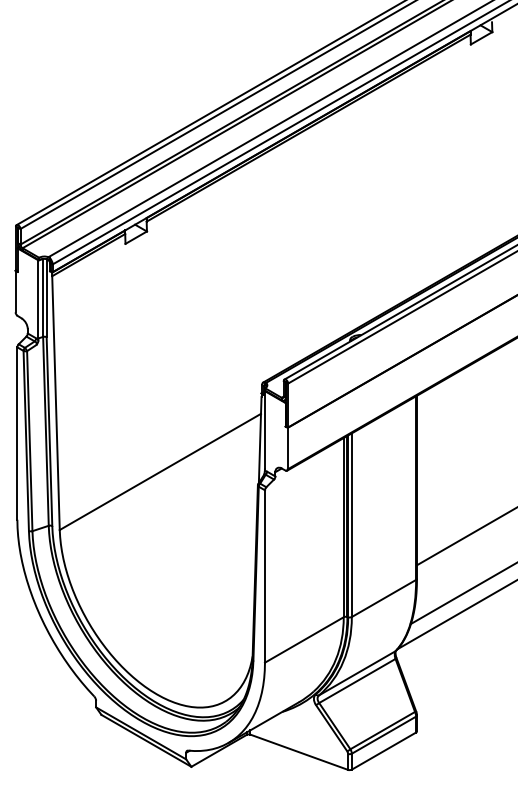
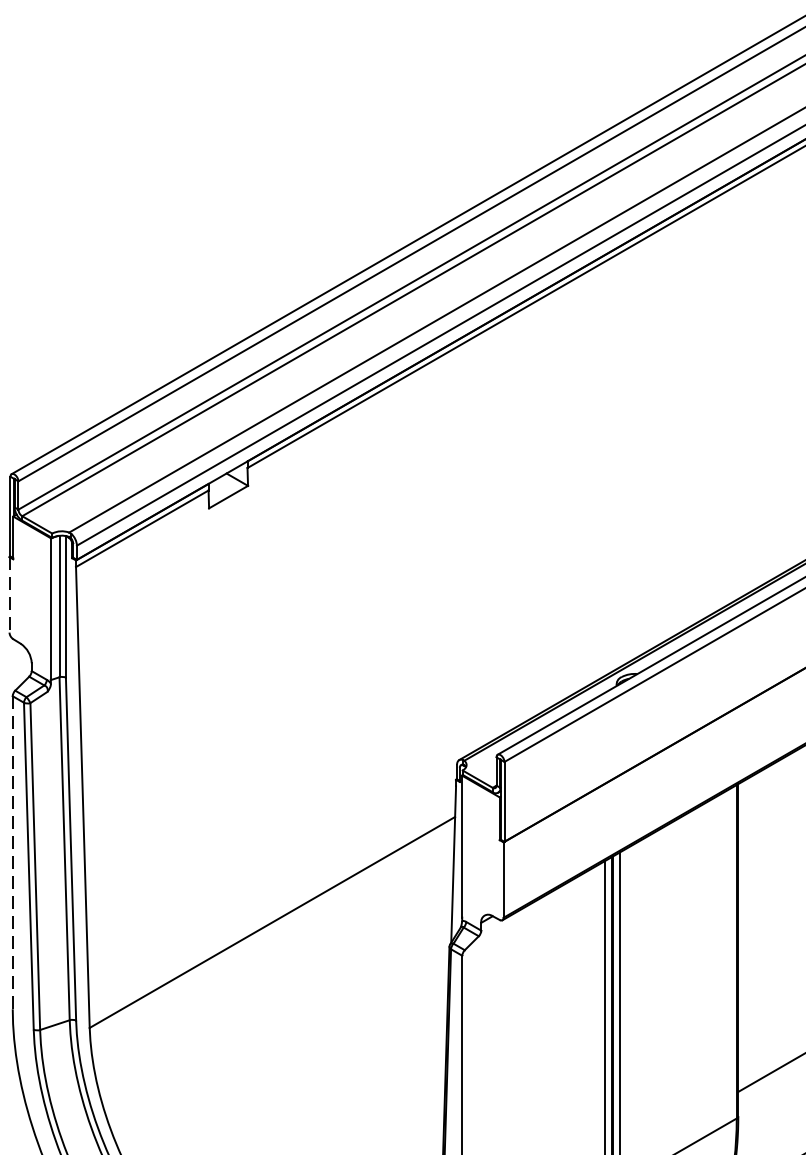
line: (15, 291) -> (9, 594), solid -> dashed
line: (17, 434) -> (12, 854), solid -> dashed

